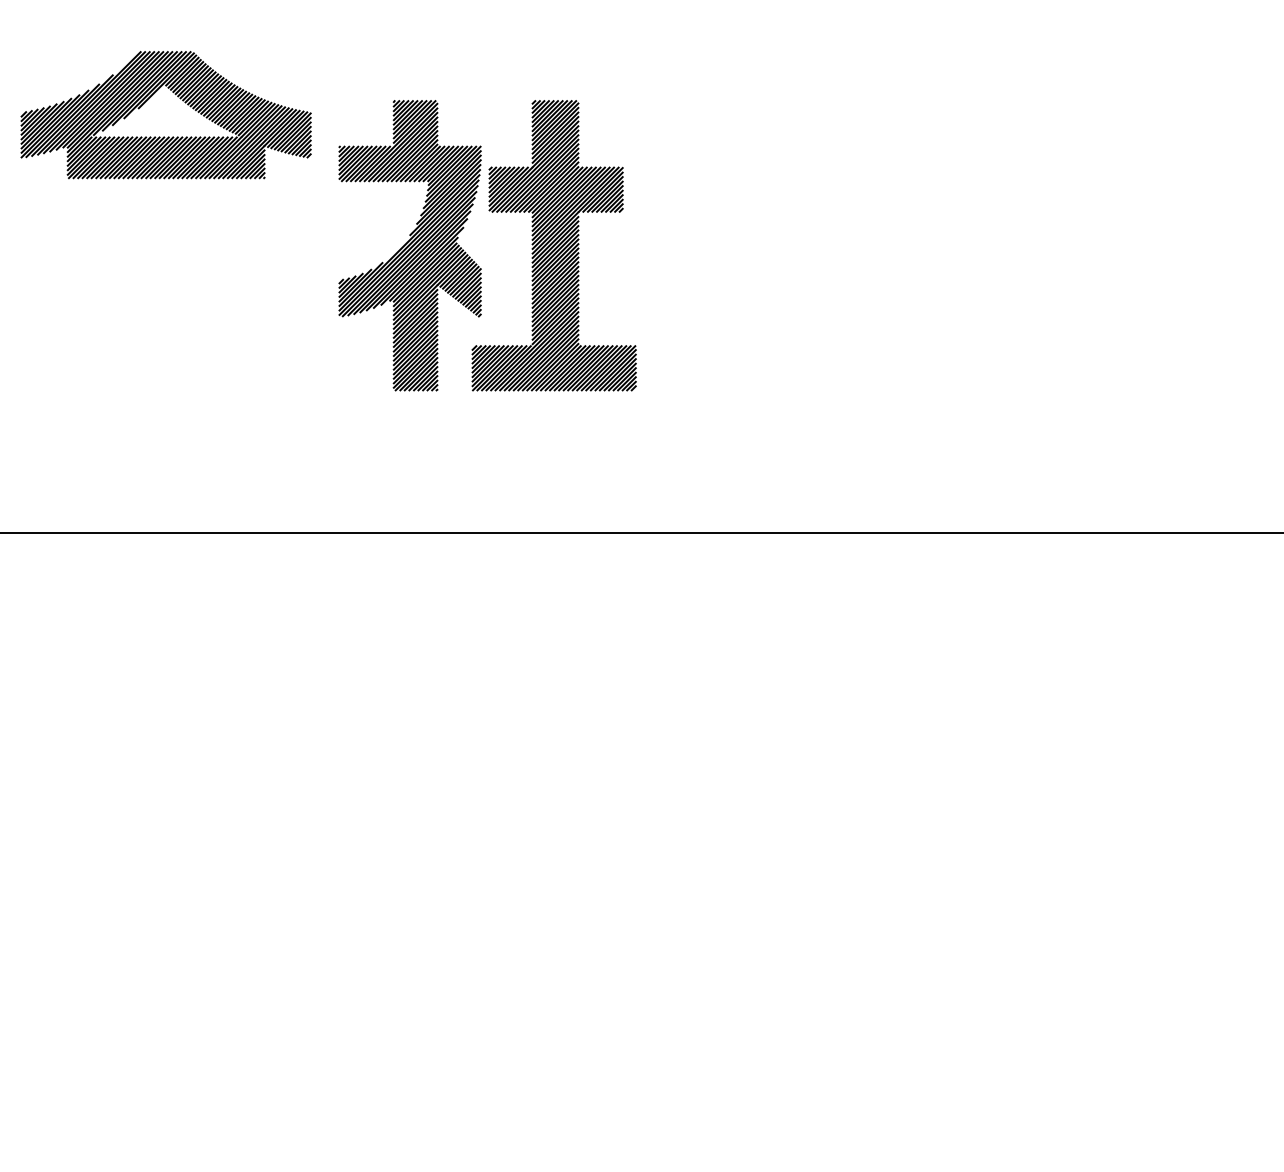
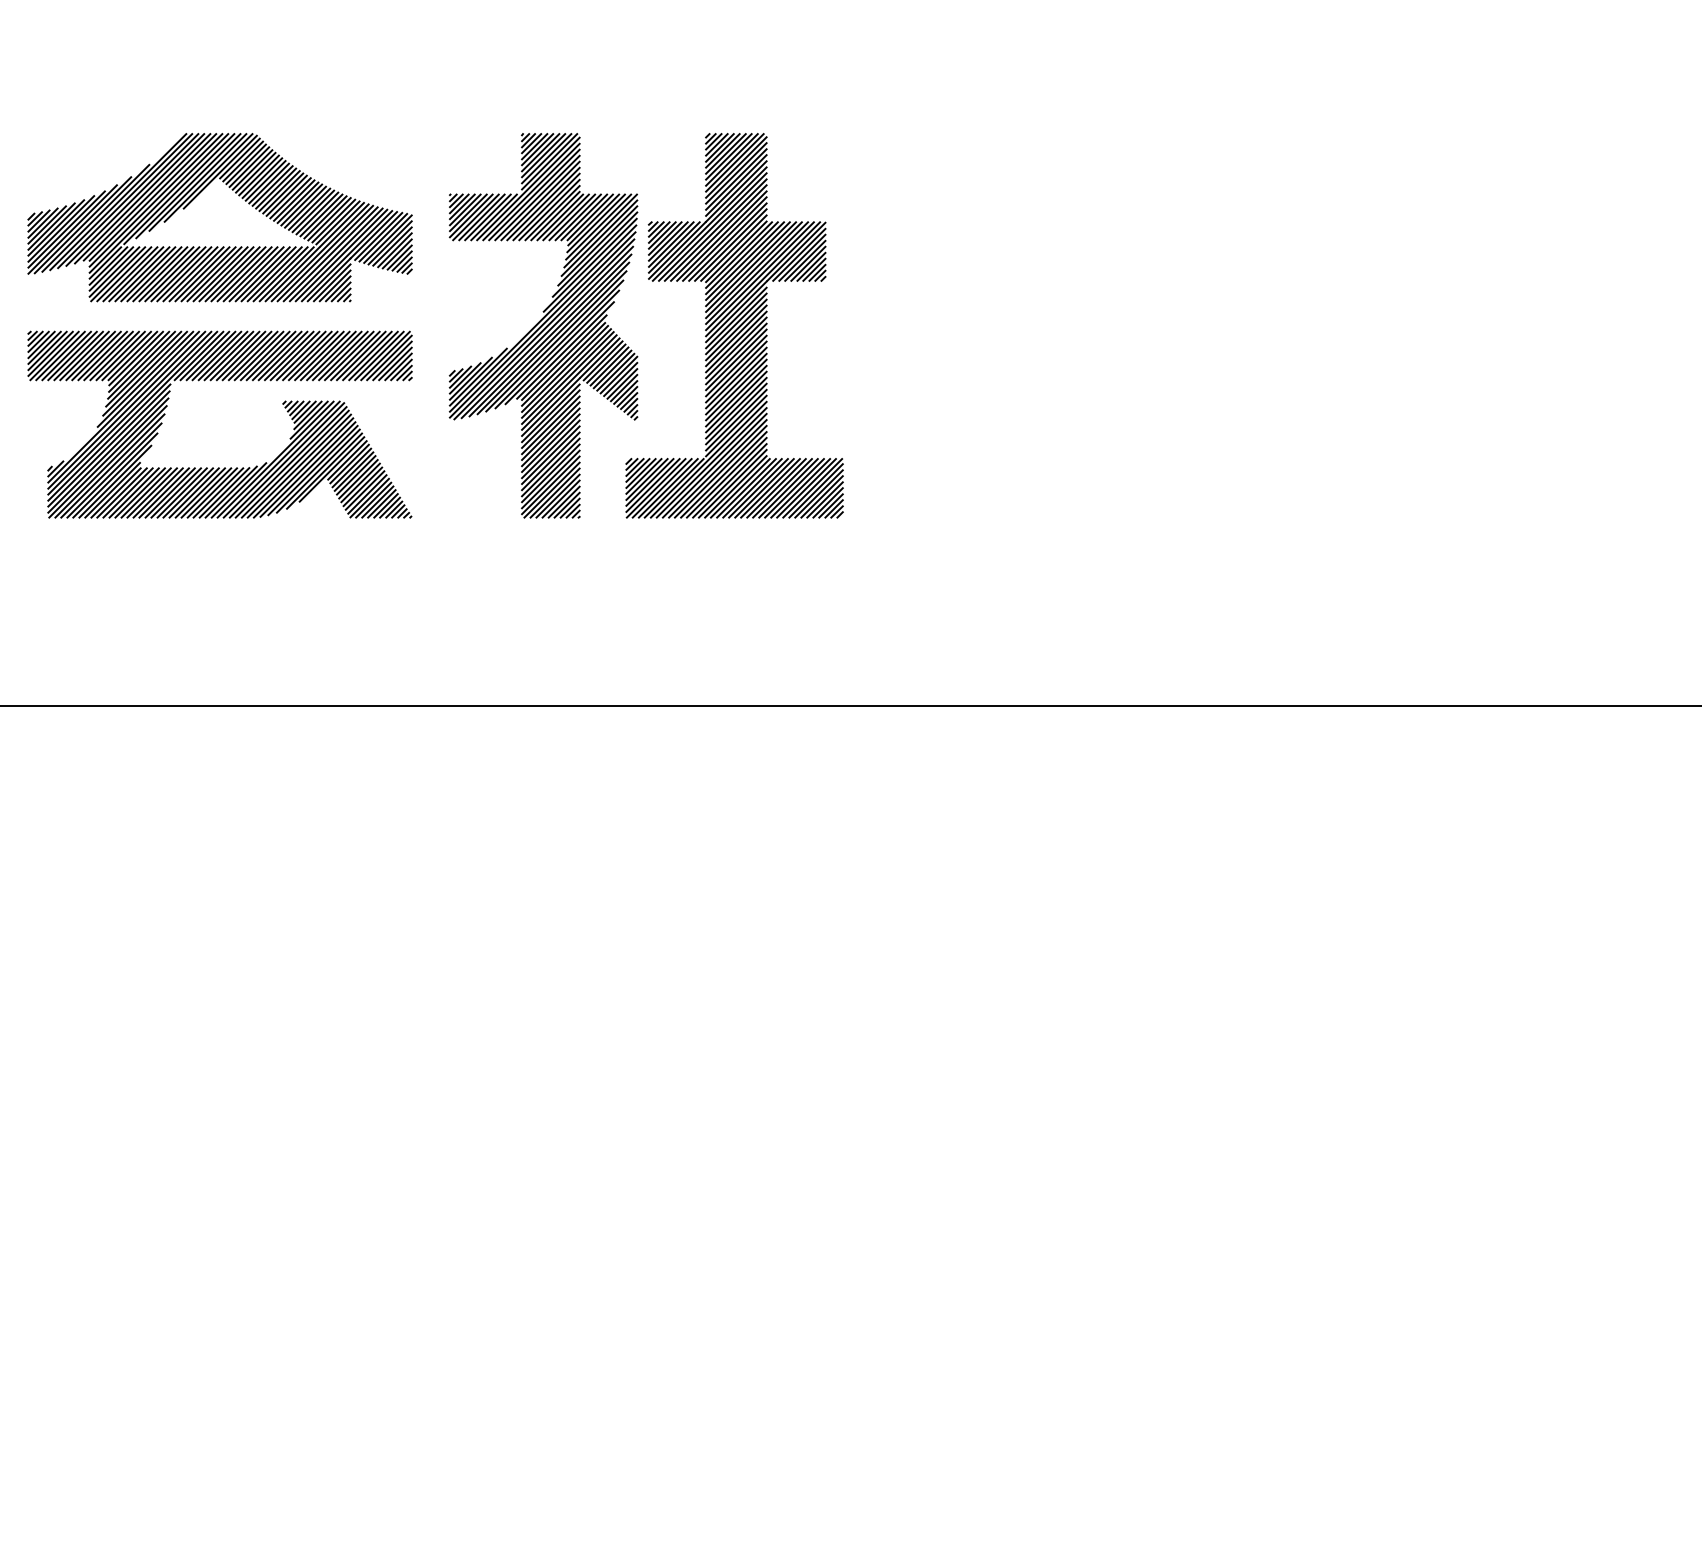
part: (177, 96) -> (235, 193), moved
part: (165, 352) -> (219, 467), added

